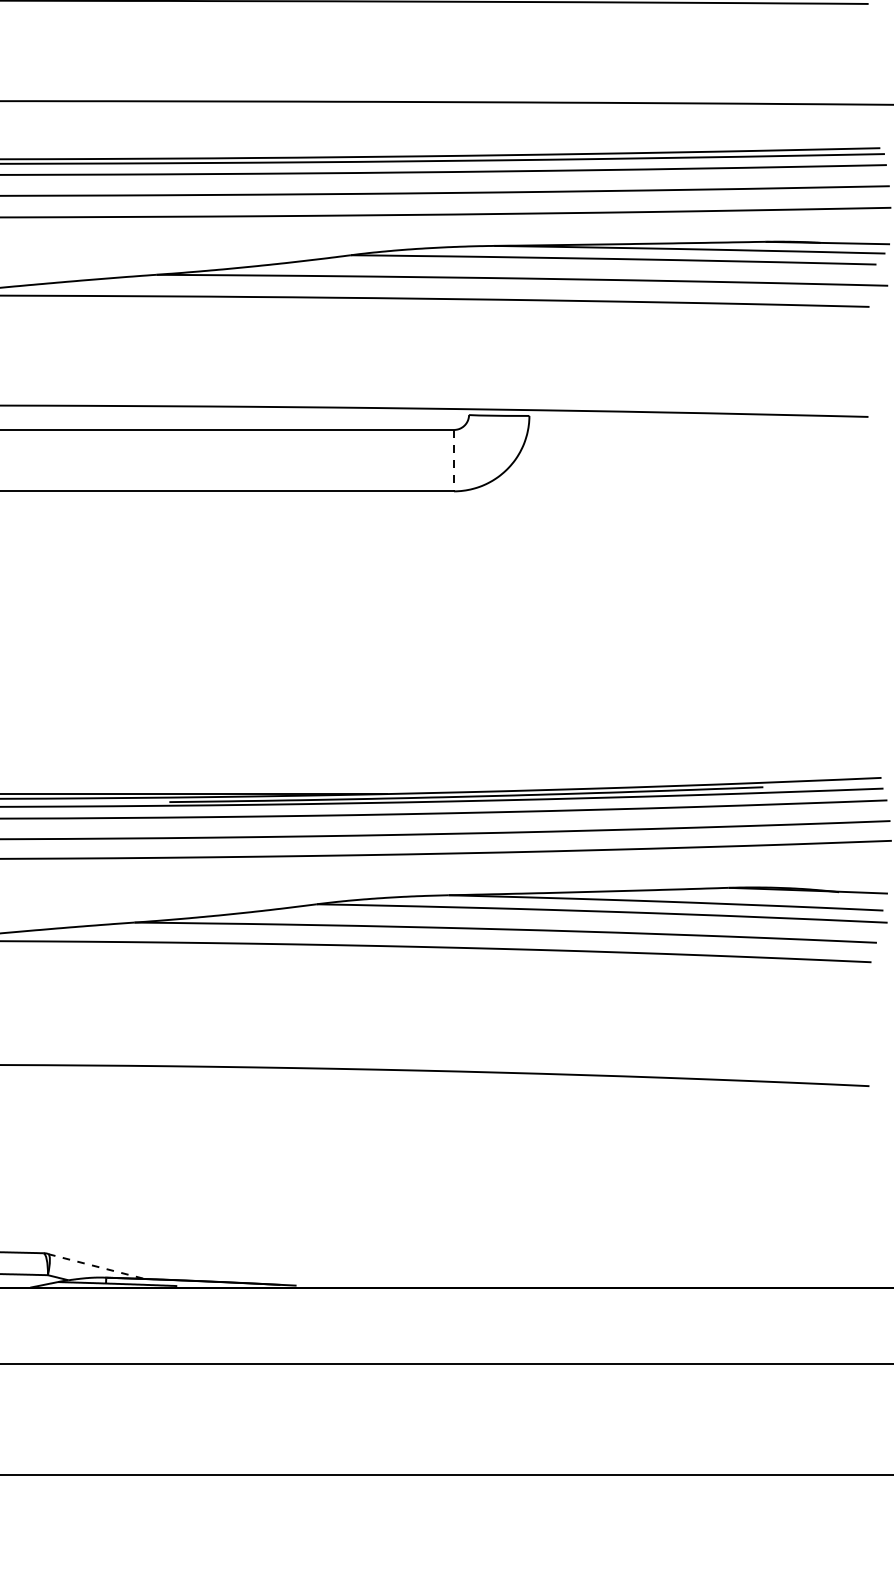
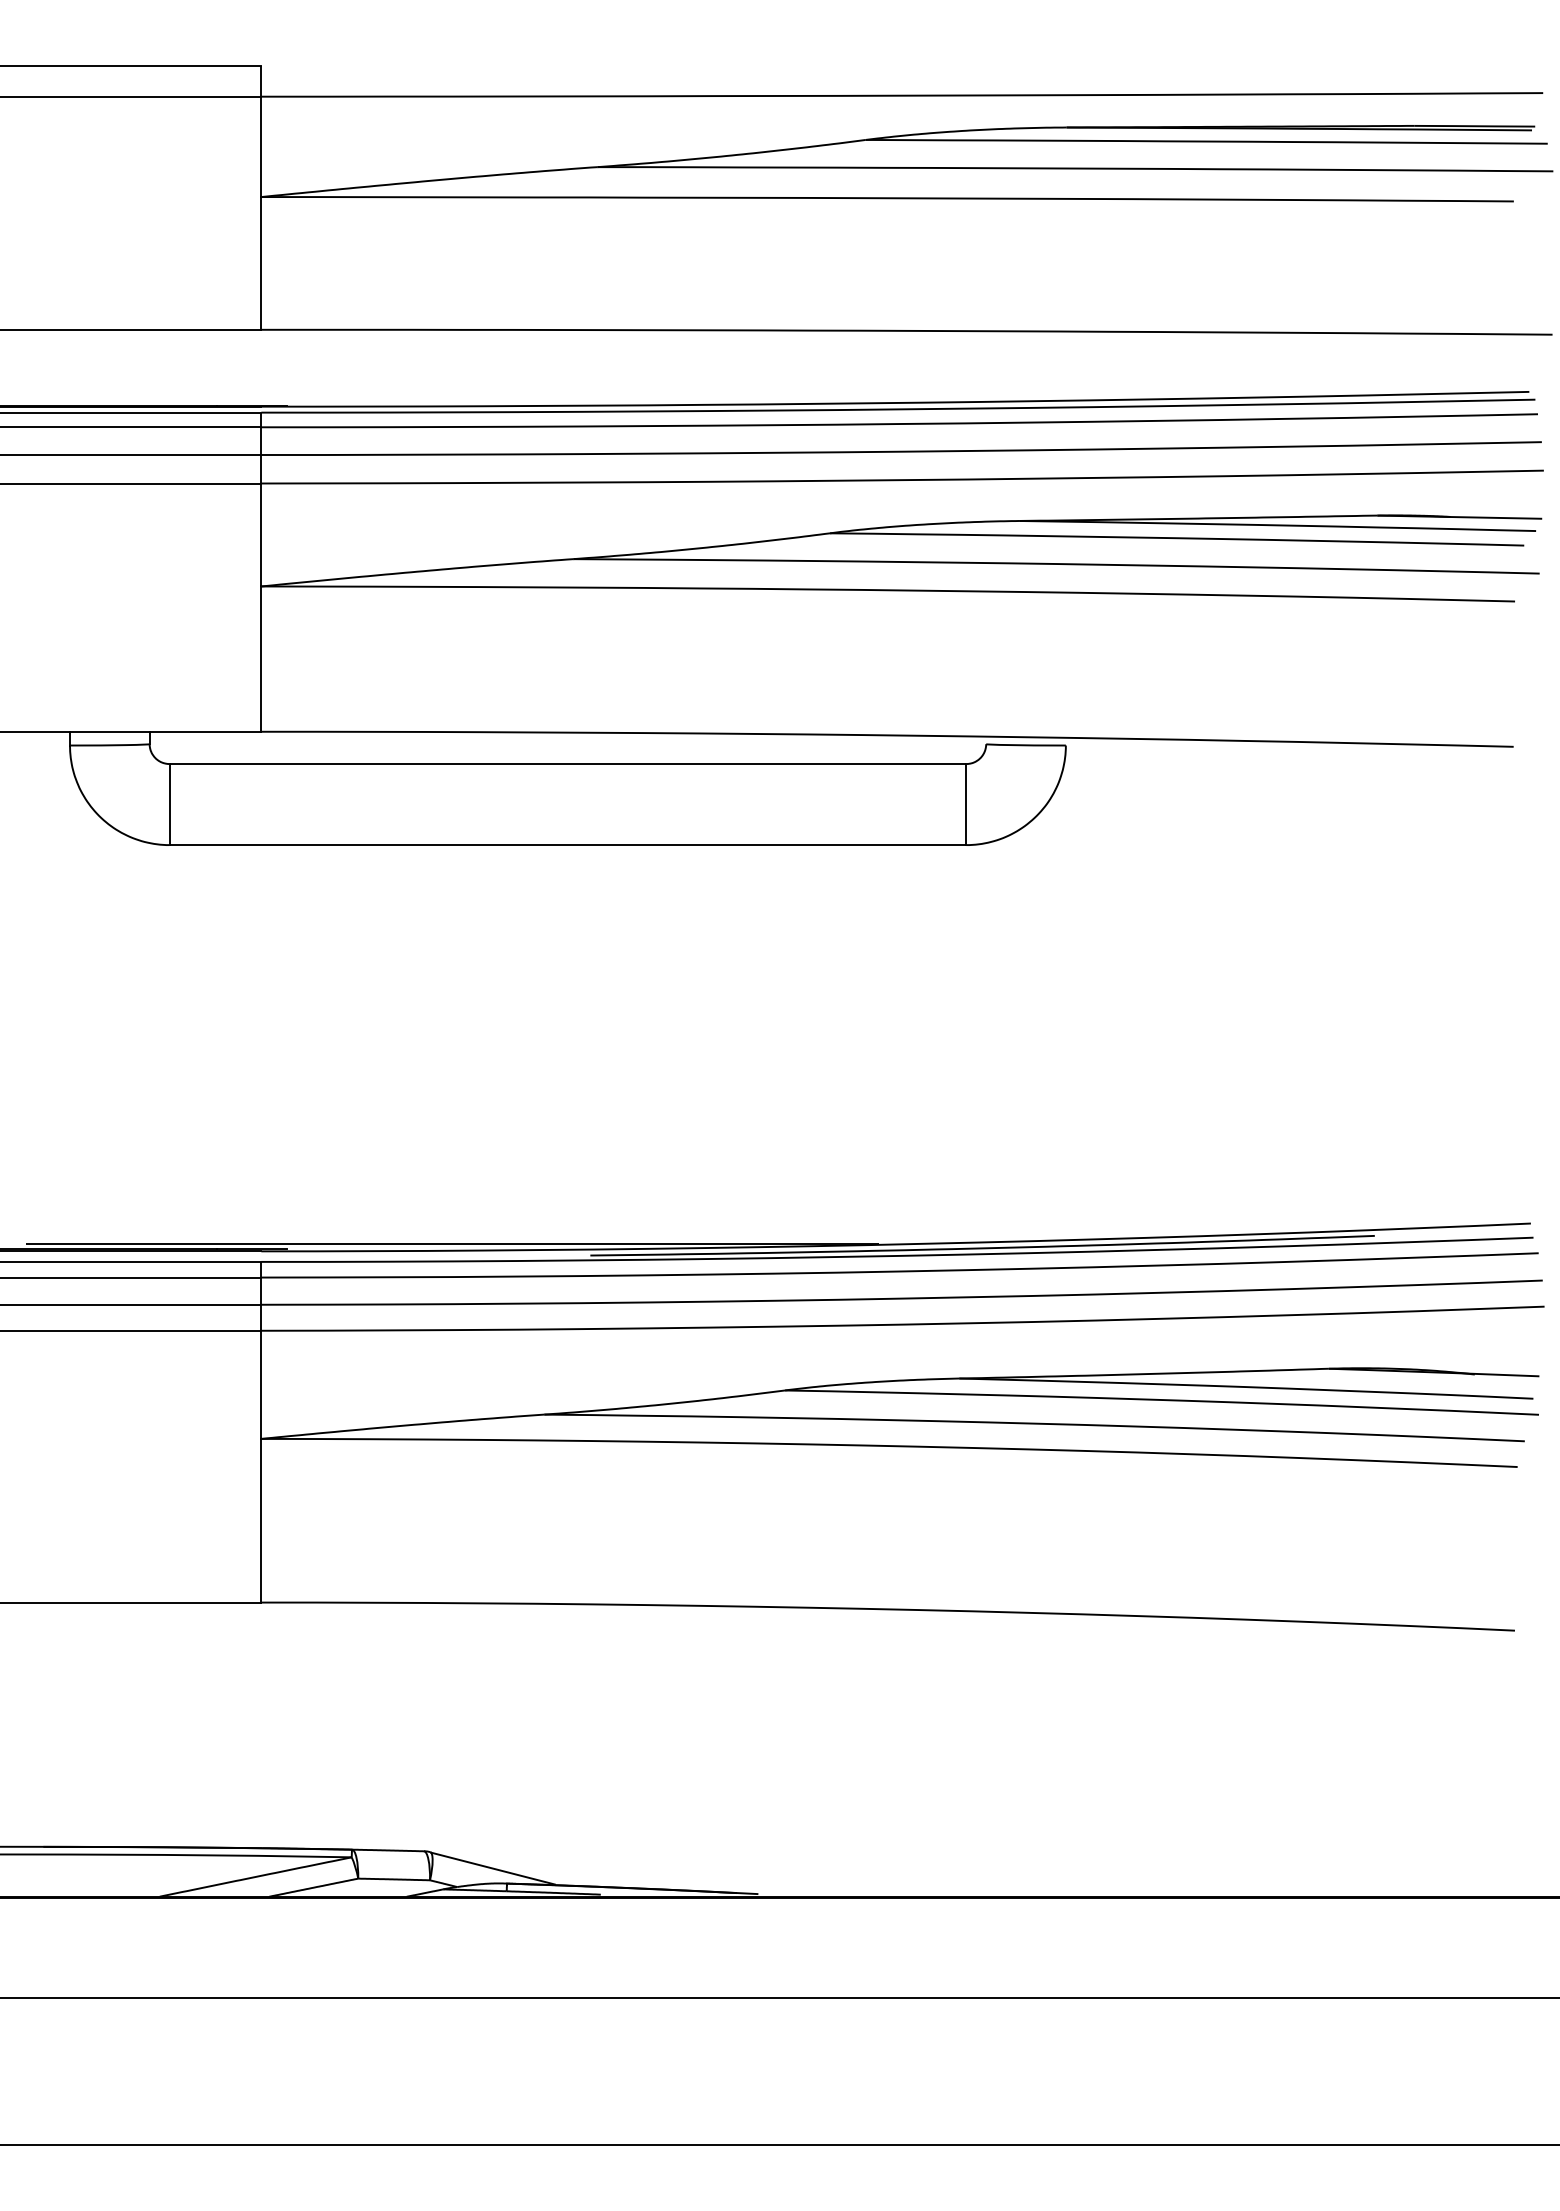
line: (454, 460) -> (966, 804), dashed -> solid
line: (96, 1266) -> (493, 1868), dashed -> solid

